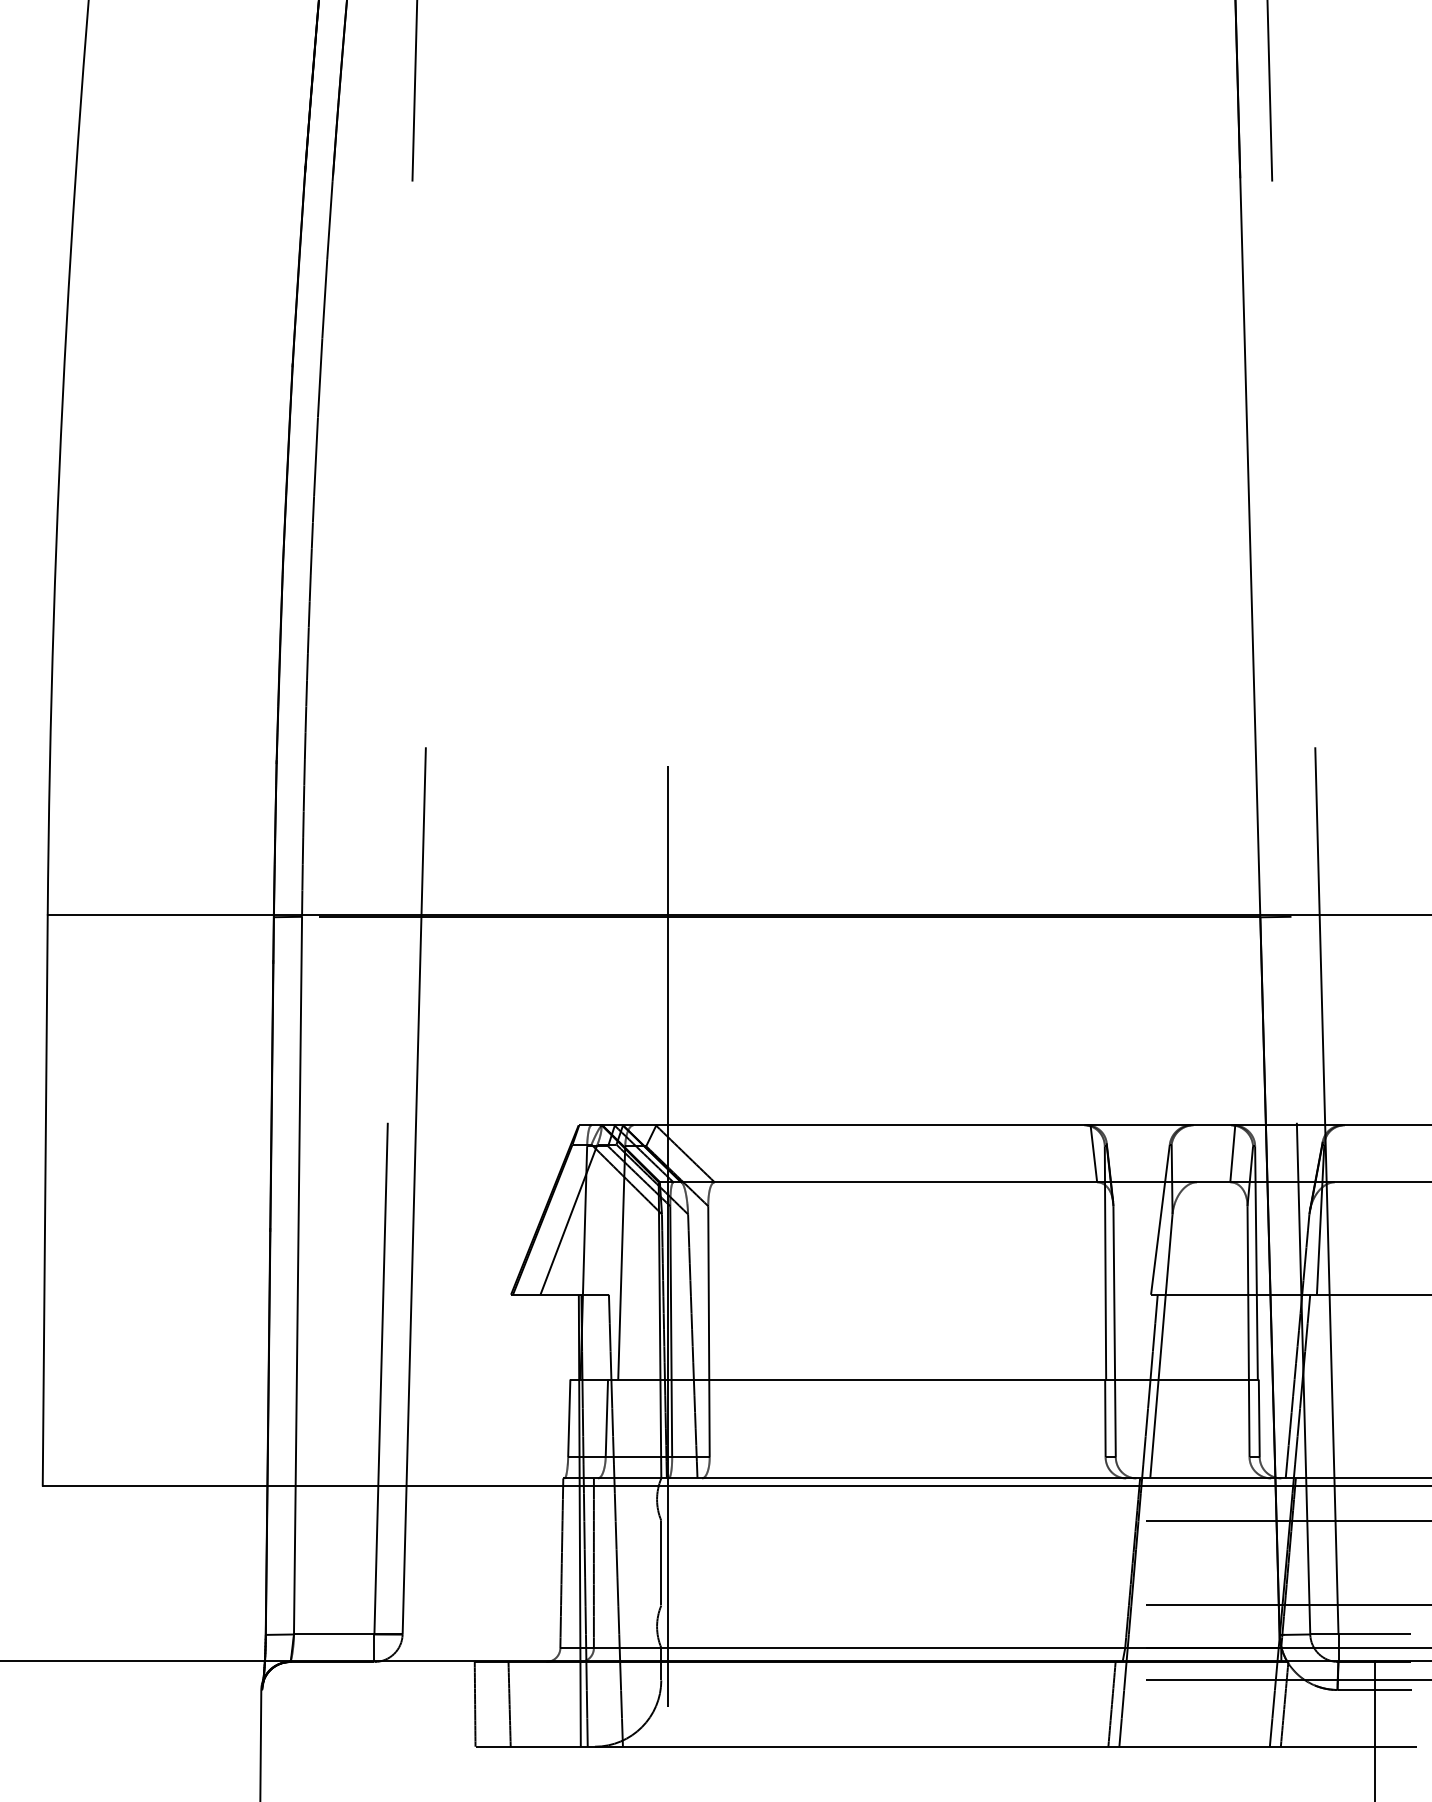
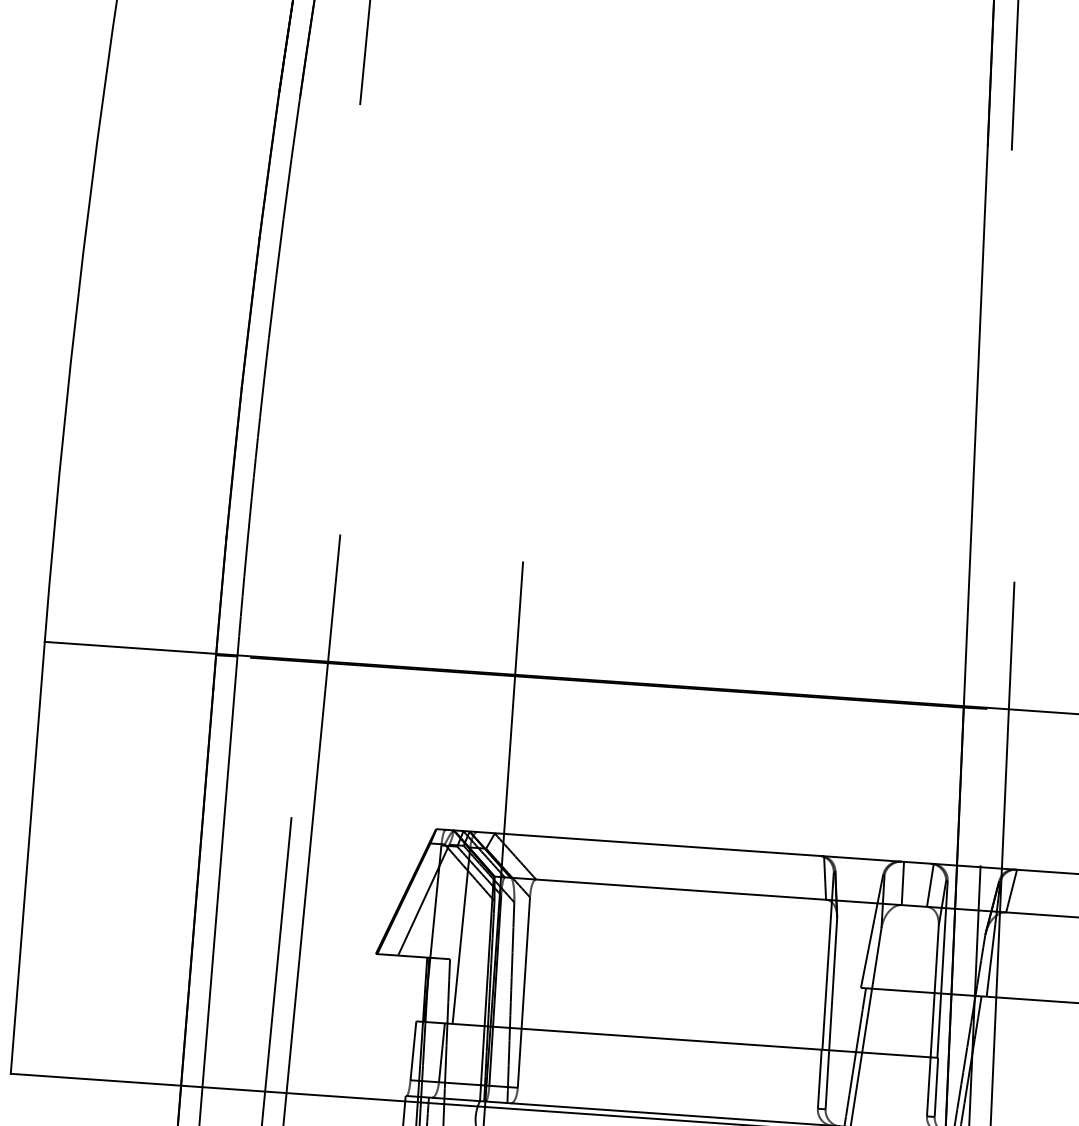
line: (1196, 1153) -> (902, 883), added
line: (1339, 1153) -> (1011, 890), added

